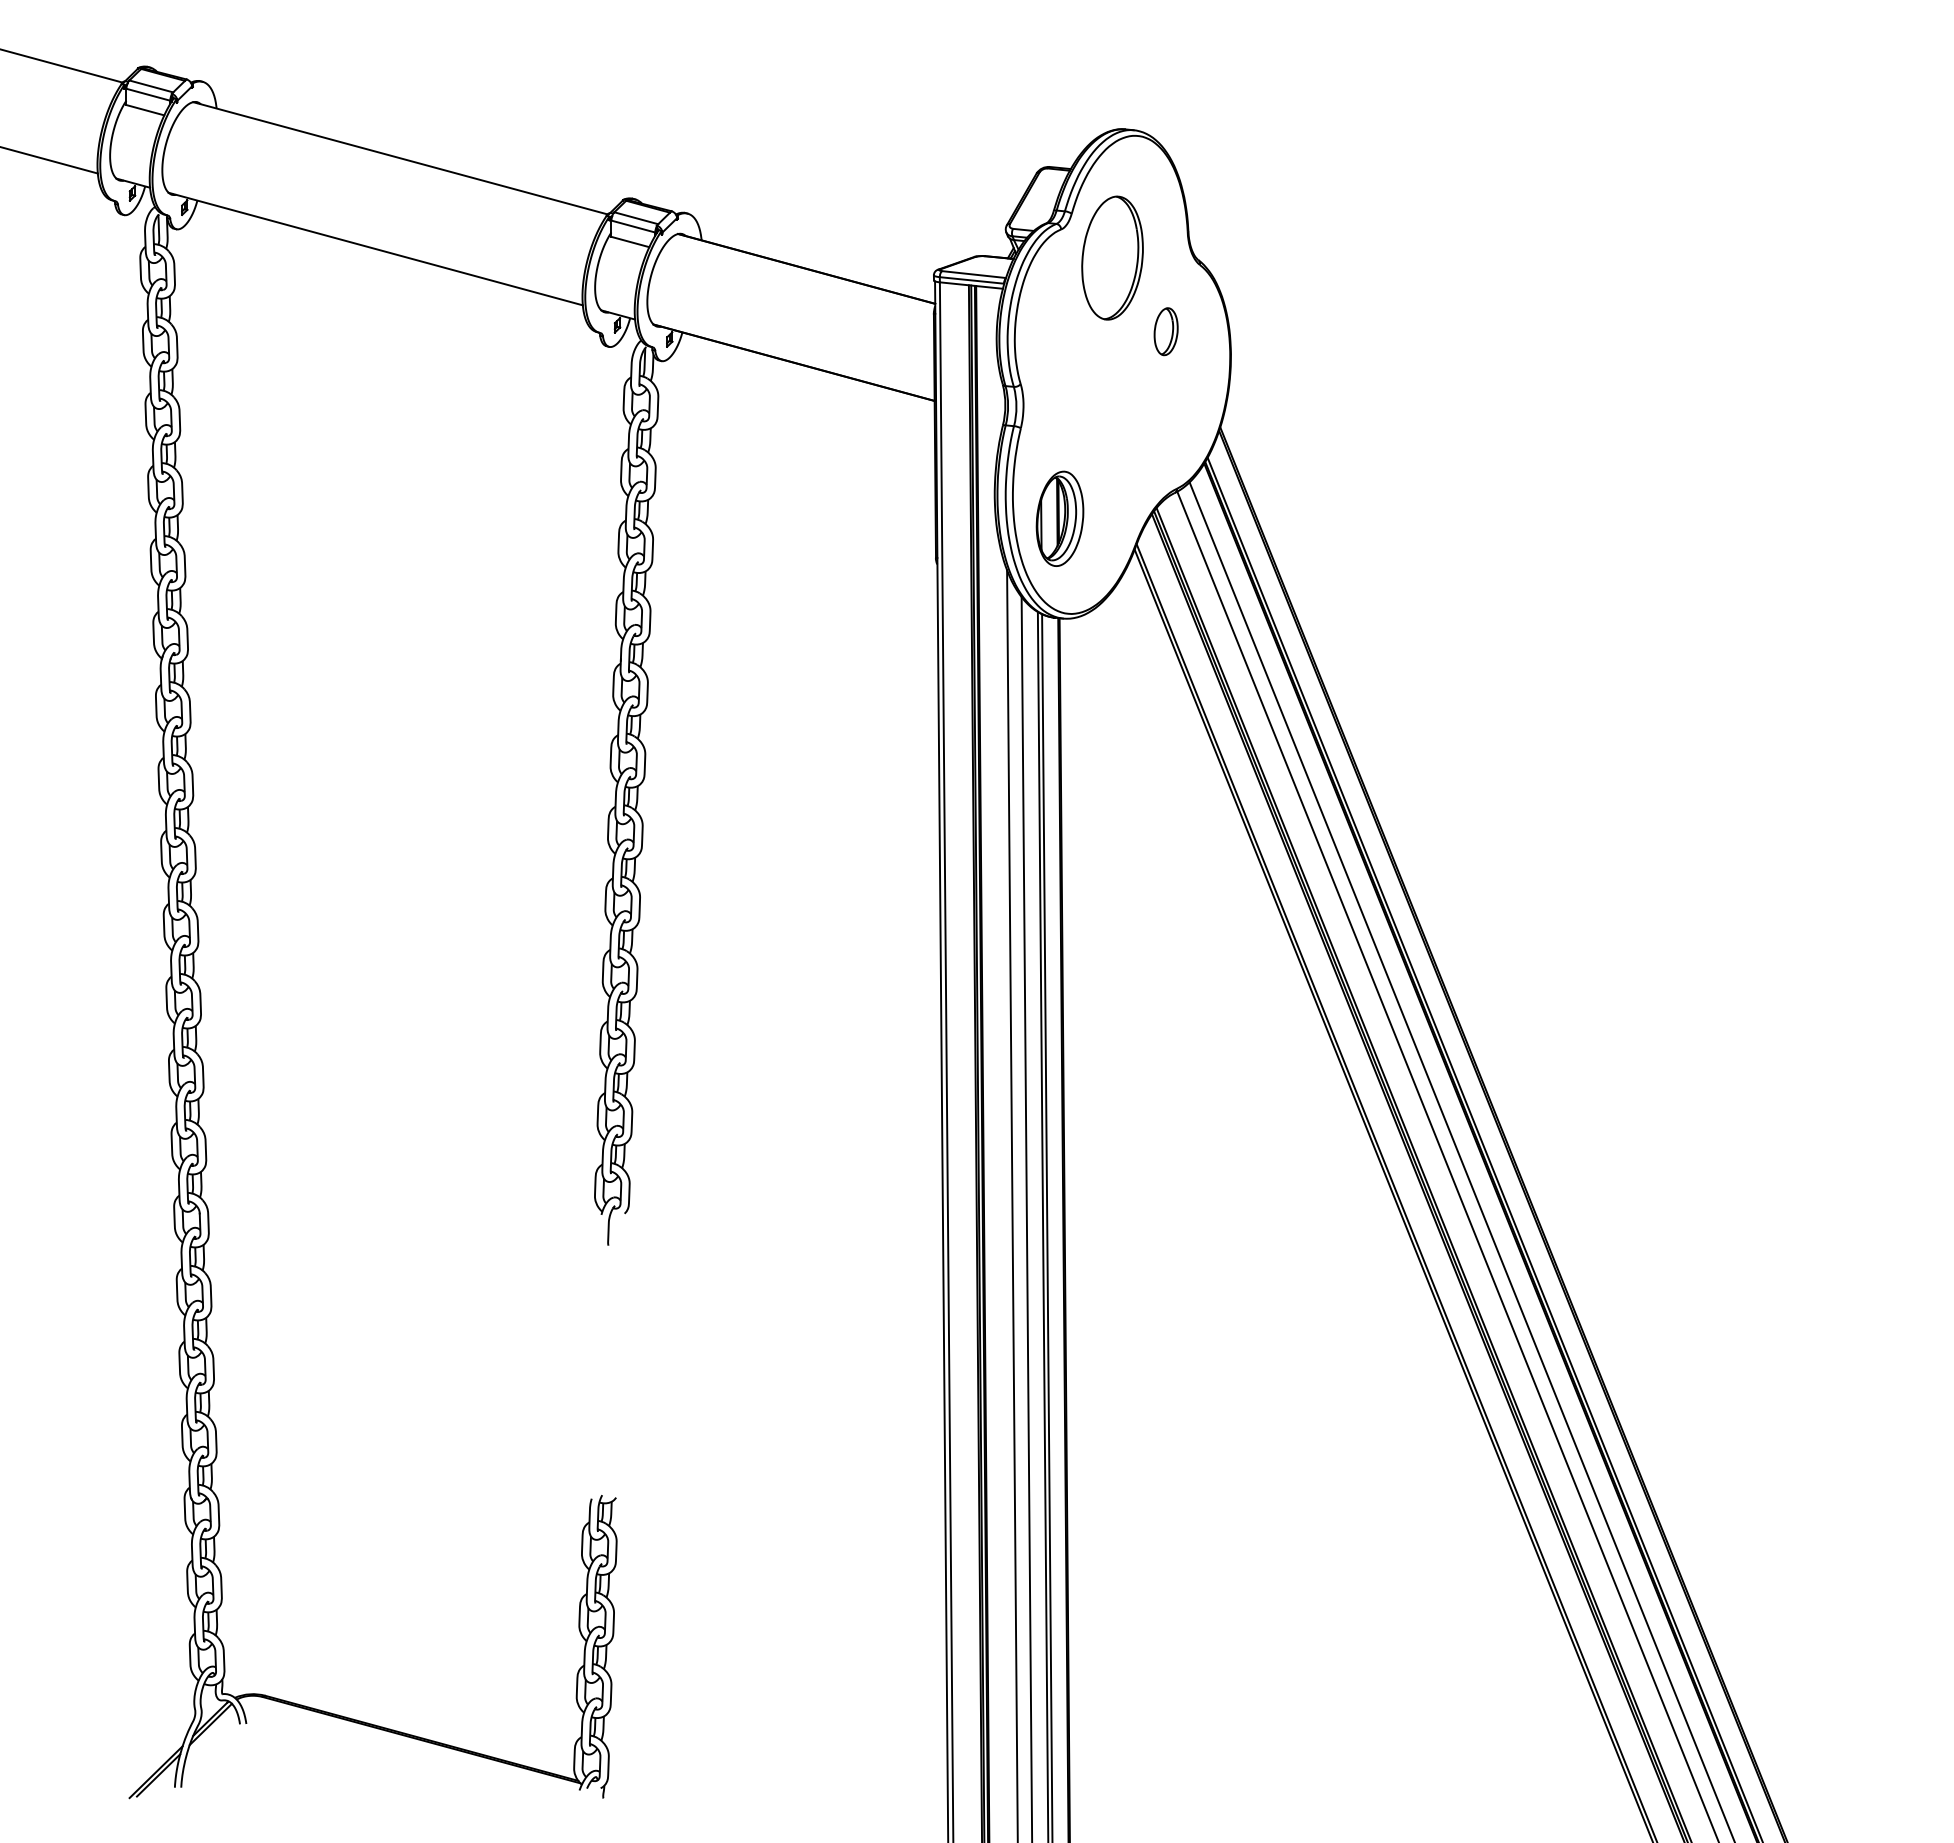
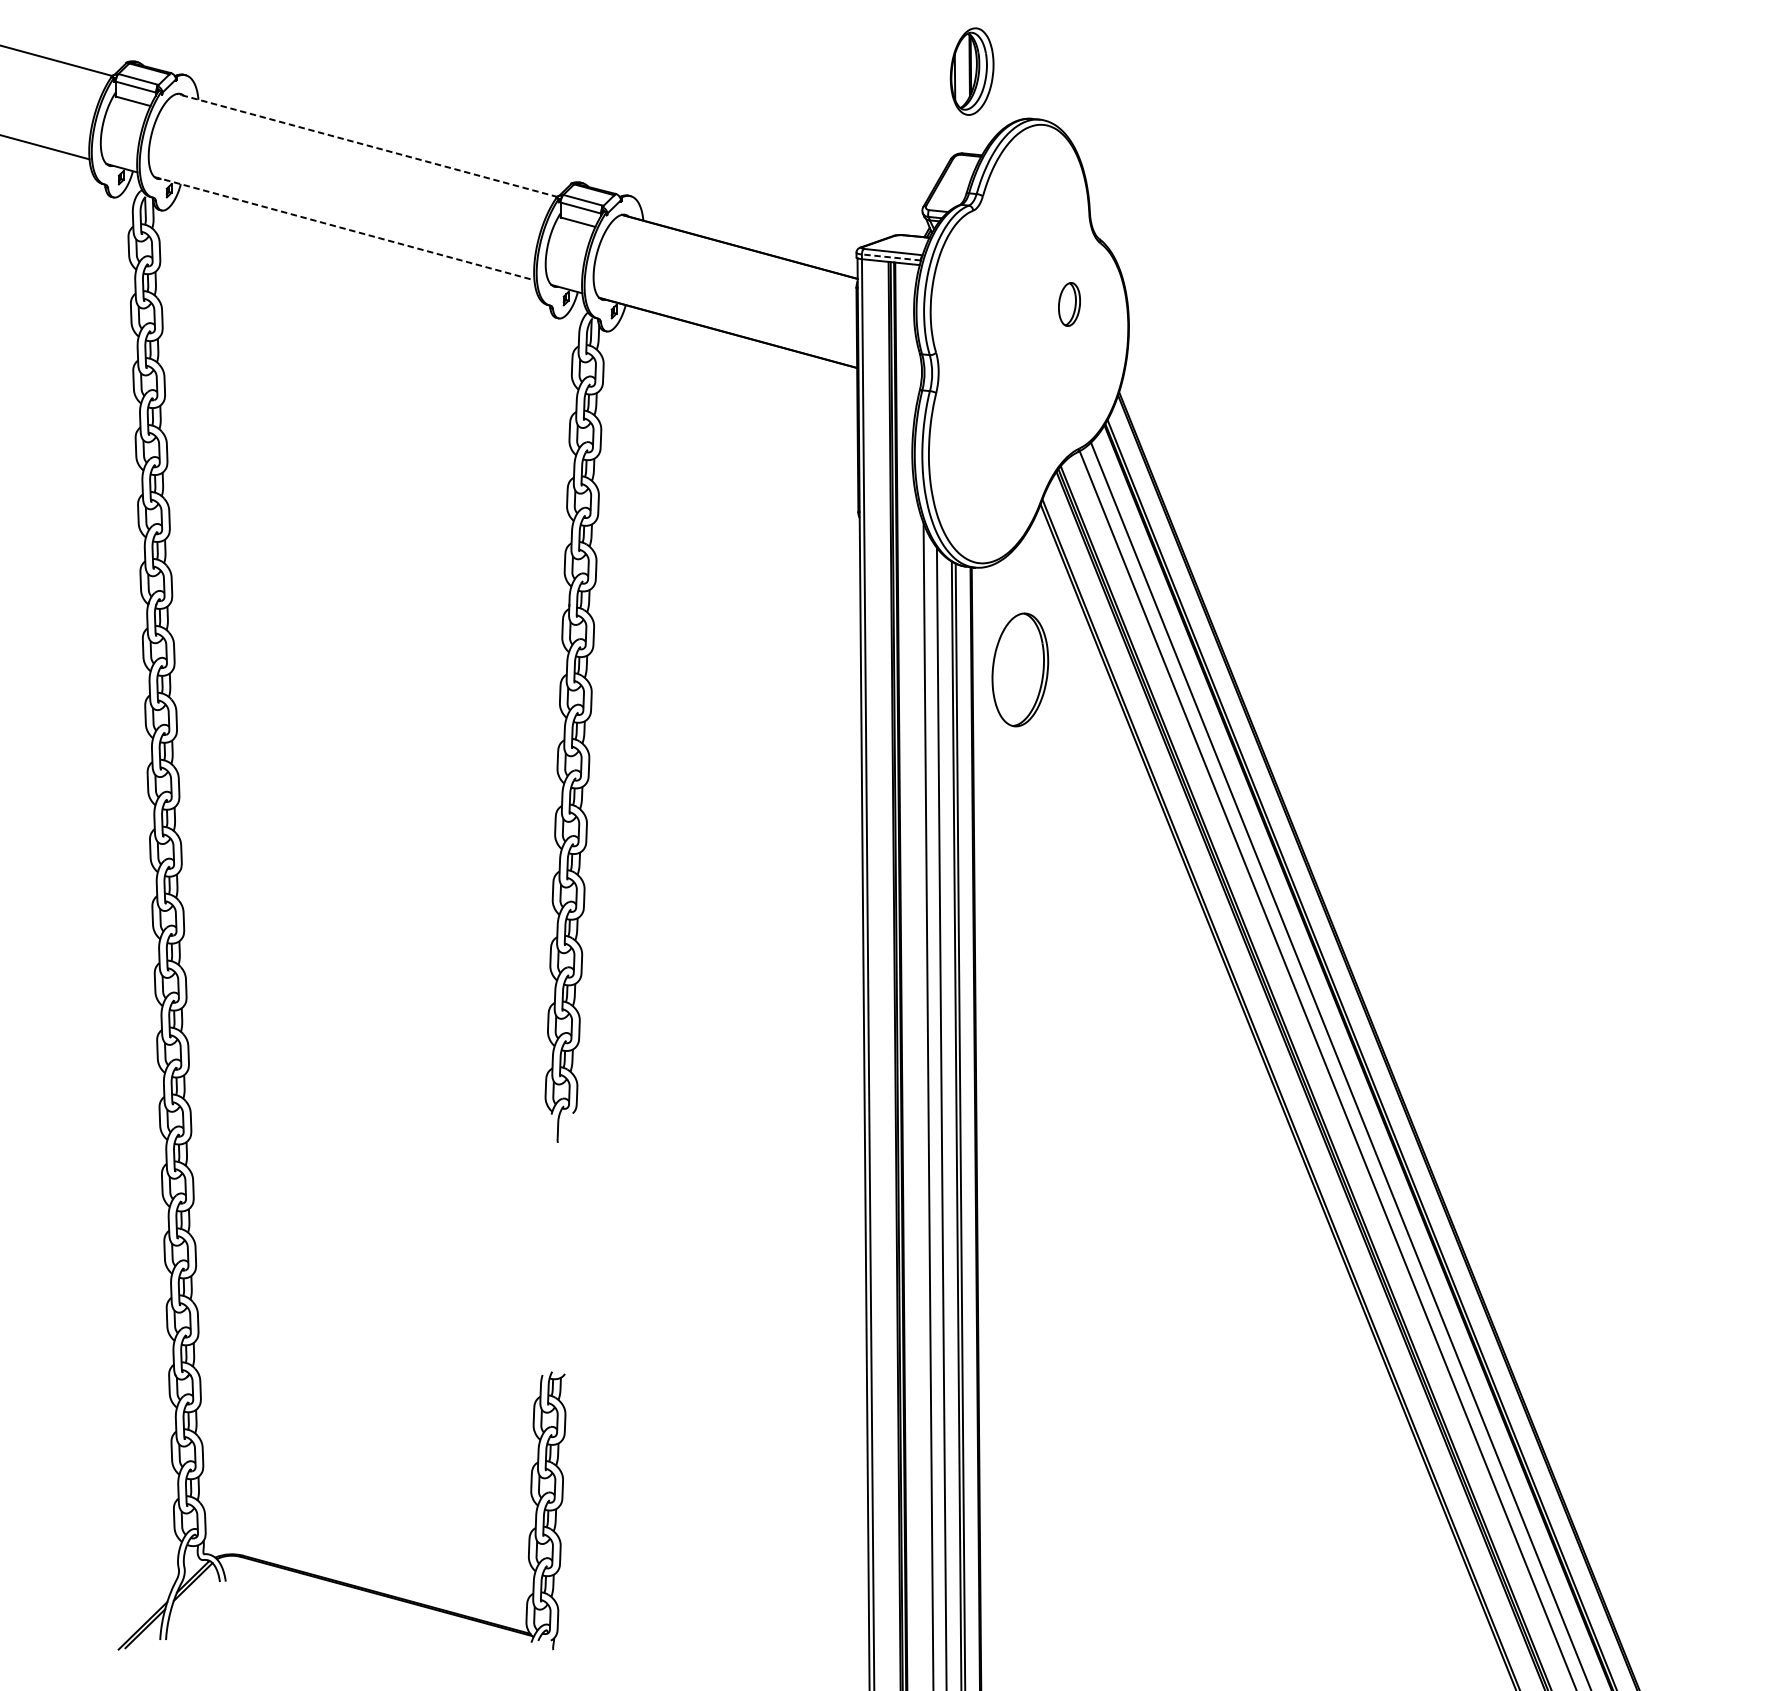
line: (400, 158) -> (367, 145), solid -> dashed
line: (375, 249) -> (344, 229), solid -> dashed
part: (1112, 257) -> (1020, 669), moved
line: (971, 280) -> (890, 257), solid -> dashed
part: (1059, 518) -> (971, 71), moved

